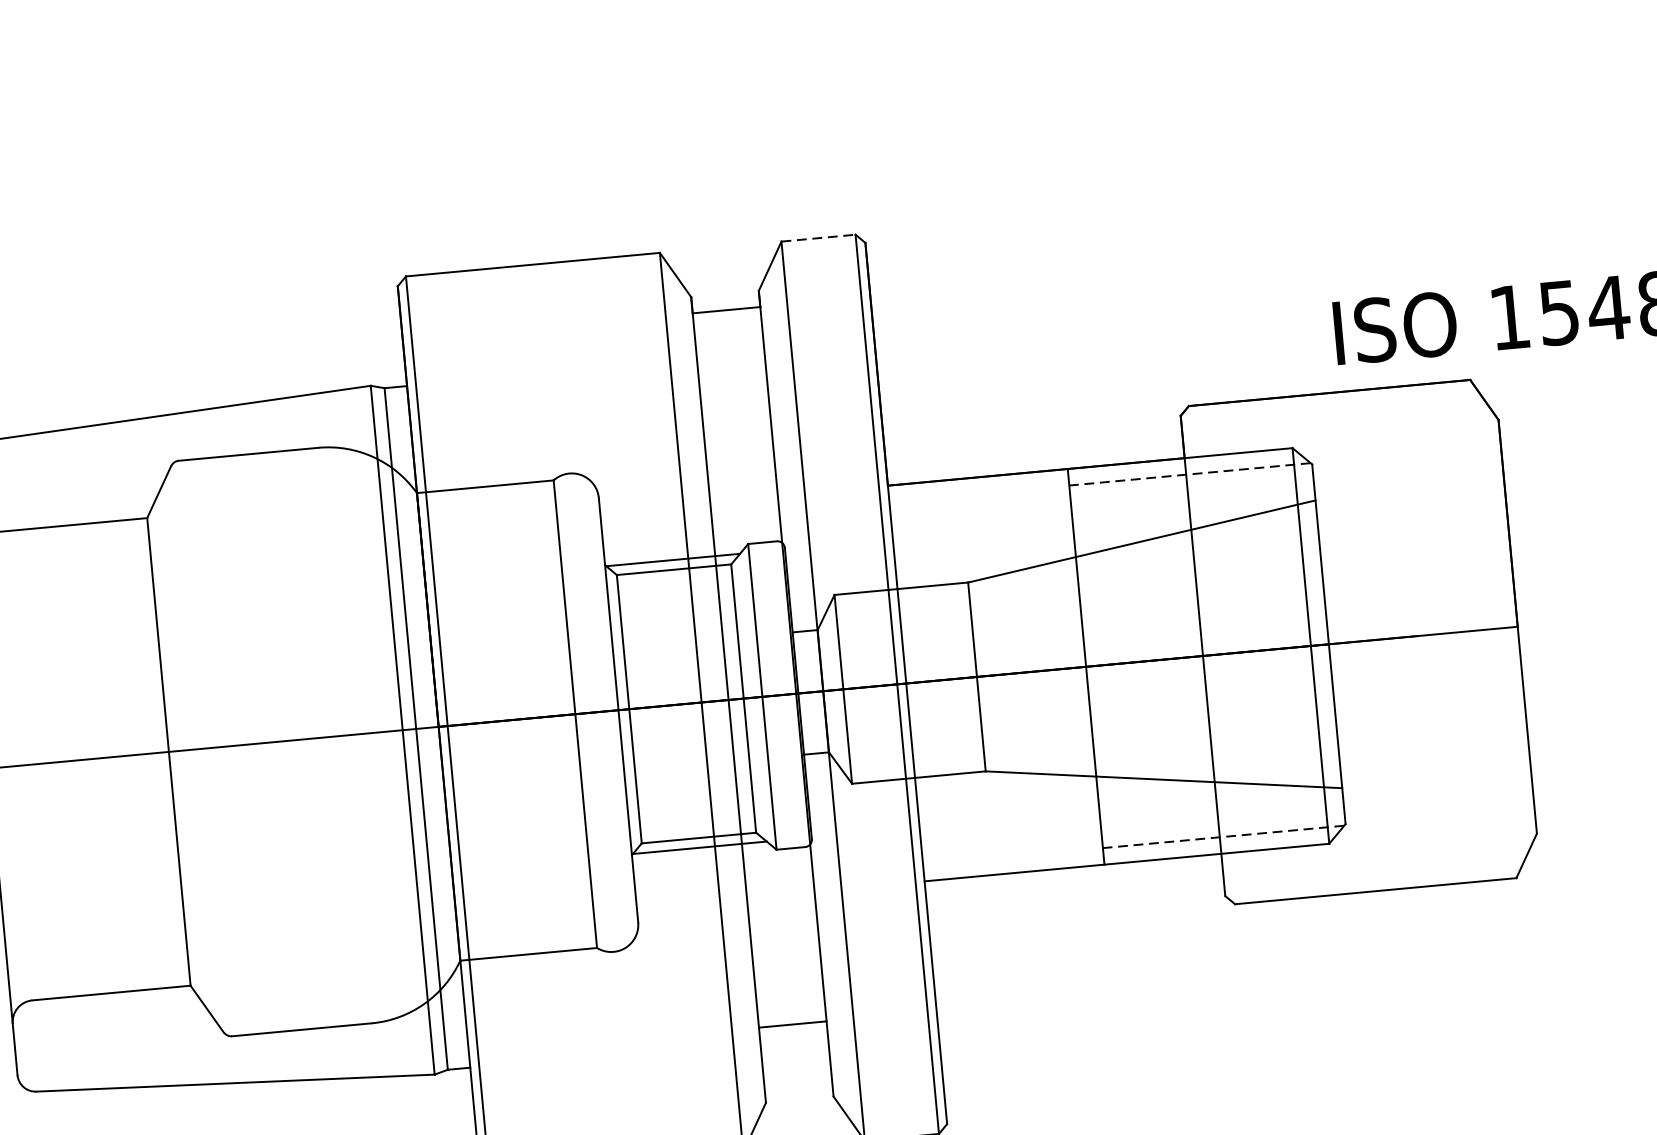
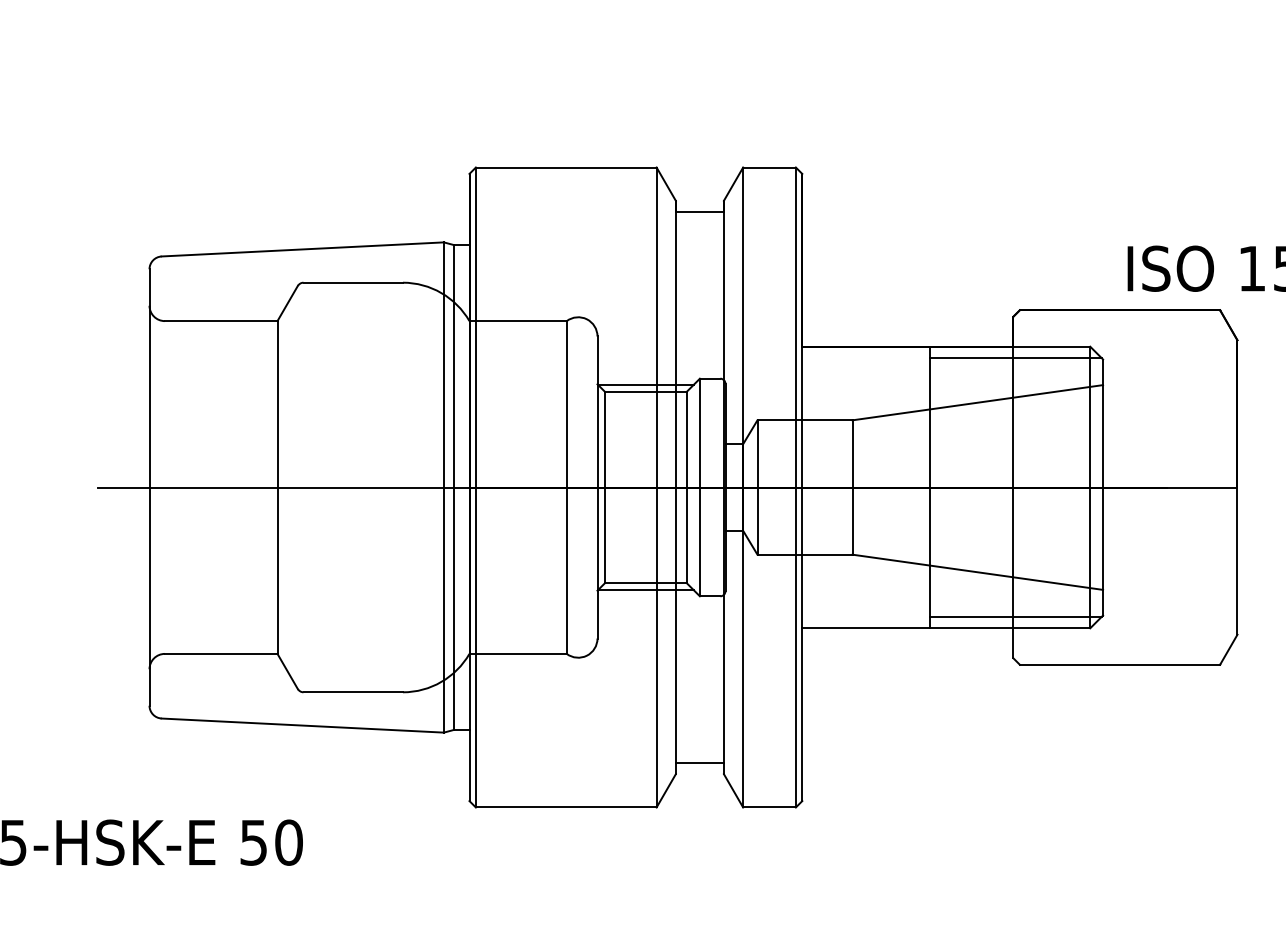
line: (819, 238) -> (770, 167), dashed -> solid
line: (1190, 474) -> (1016, 358), dashed -> solid
line: (1224, 836) -> (1016, 616), dashed -> solid
line: (792, 1024) -> (699, 762), moved

